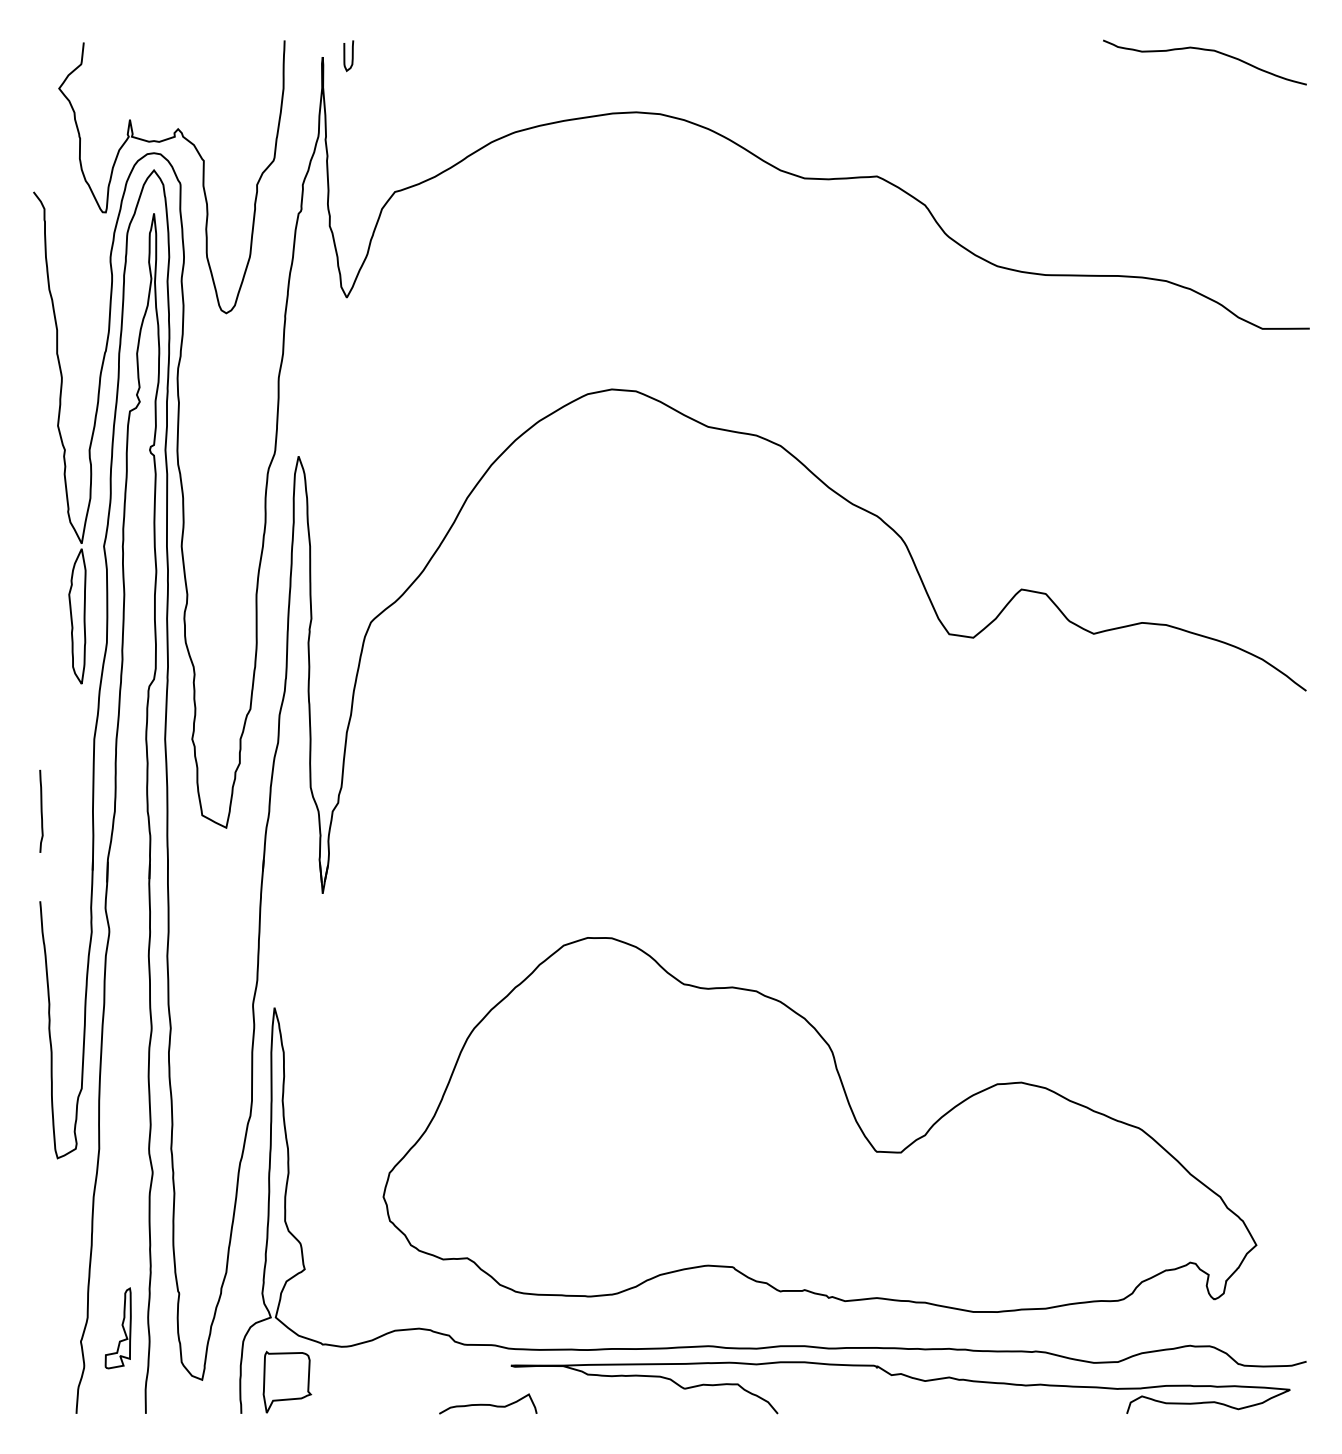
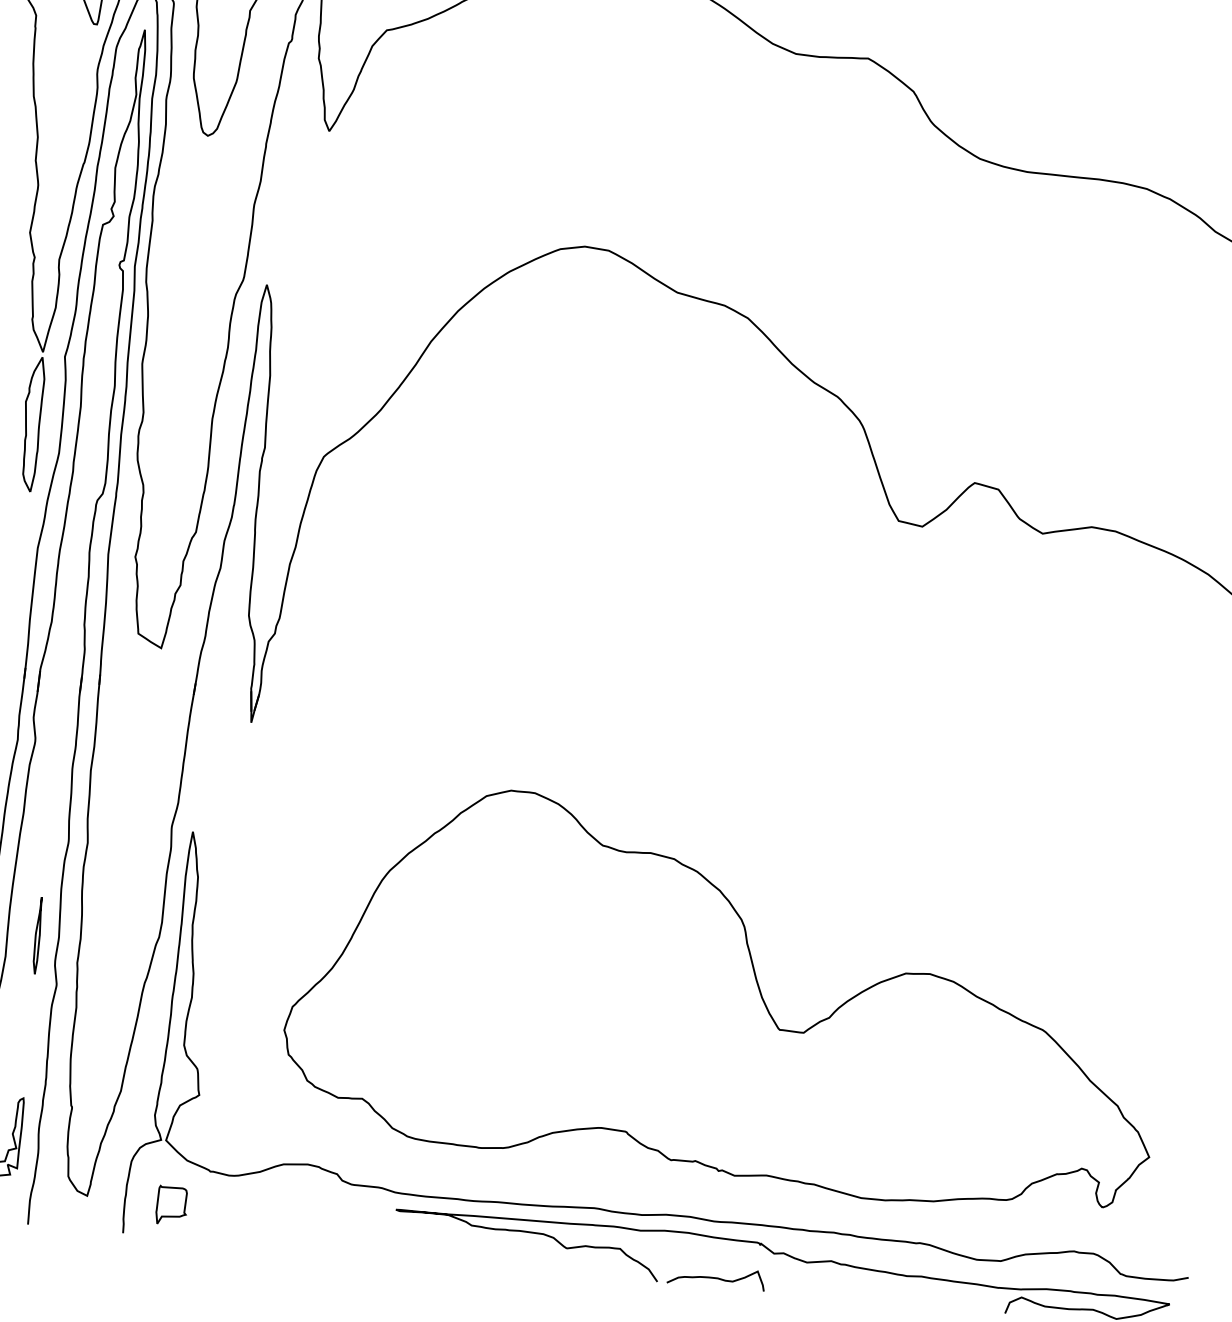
part: (129, 1124) -> (37, 934), added
part: (287, 1381) -> (171, 1205), size x0.62
curve: (488, 1404) -> (716, 1277), moved

